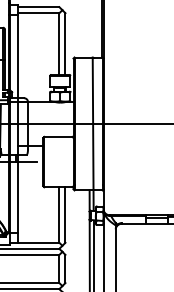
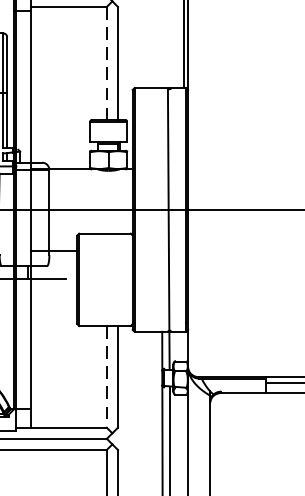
line: (59, 44) -> (107, 64), solid -> dashed
line: (59, 215) -> (107, 377), solid -> dashed

